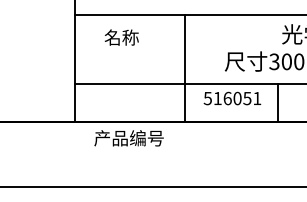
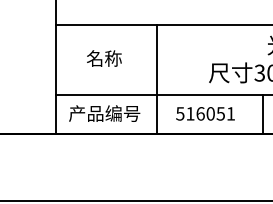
text: (121, 37) -> (104, 58), moved
line: (184, 68) -> (156, 79), moved
text: (232, 98) -> (205, 113), moved
text: (128, 138) -> (104, 113), moved

